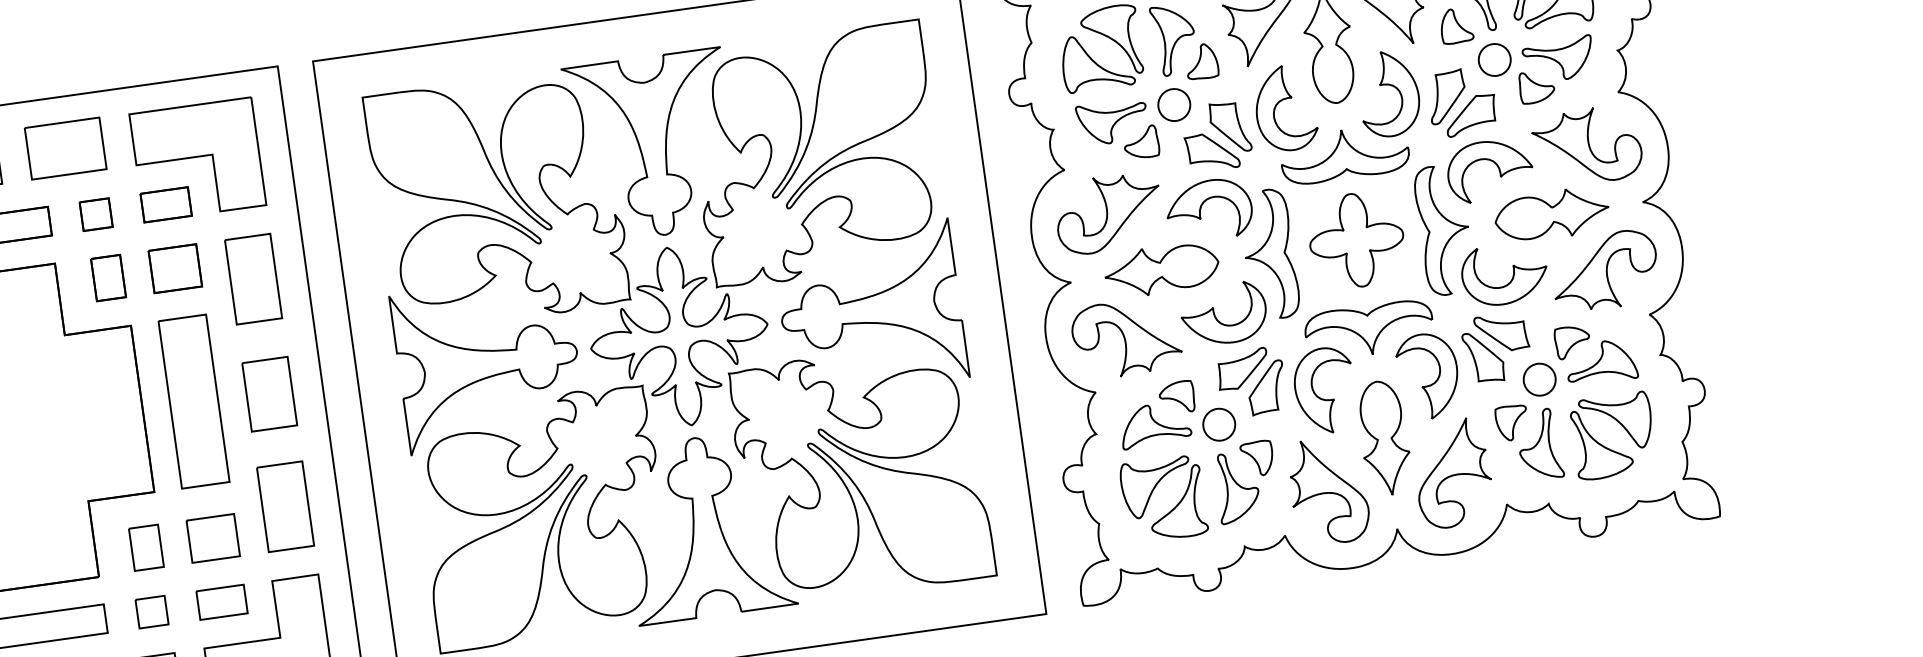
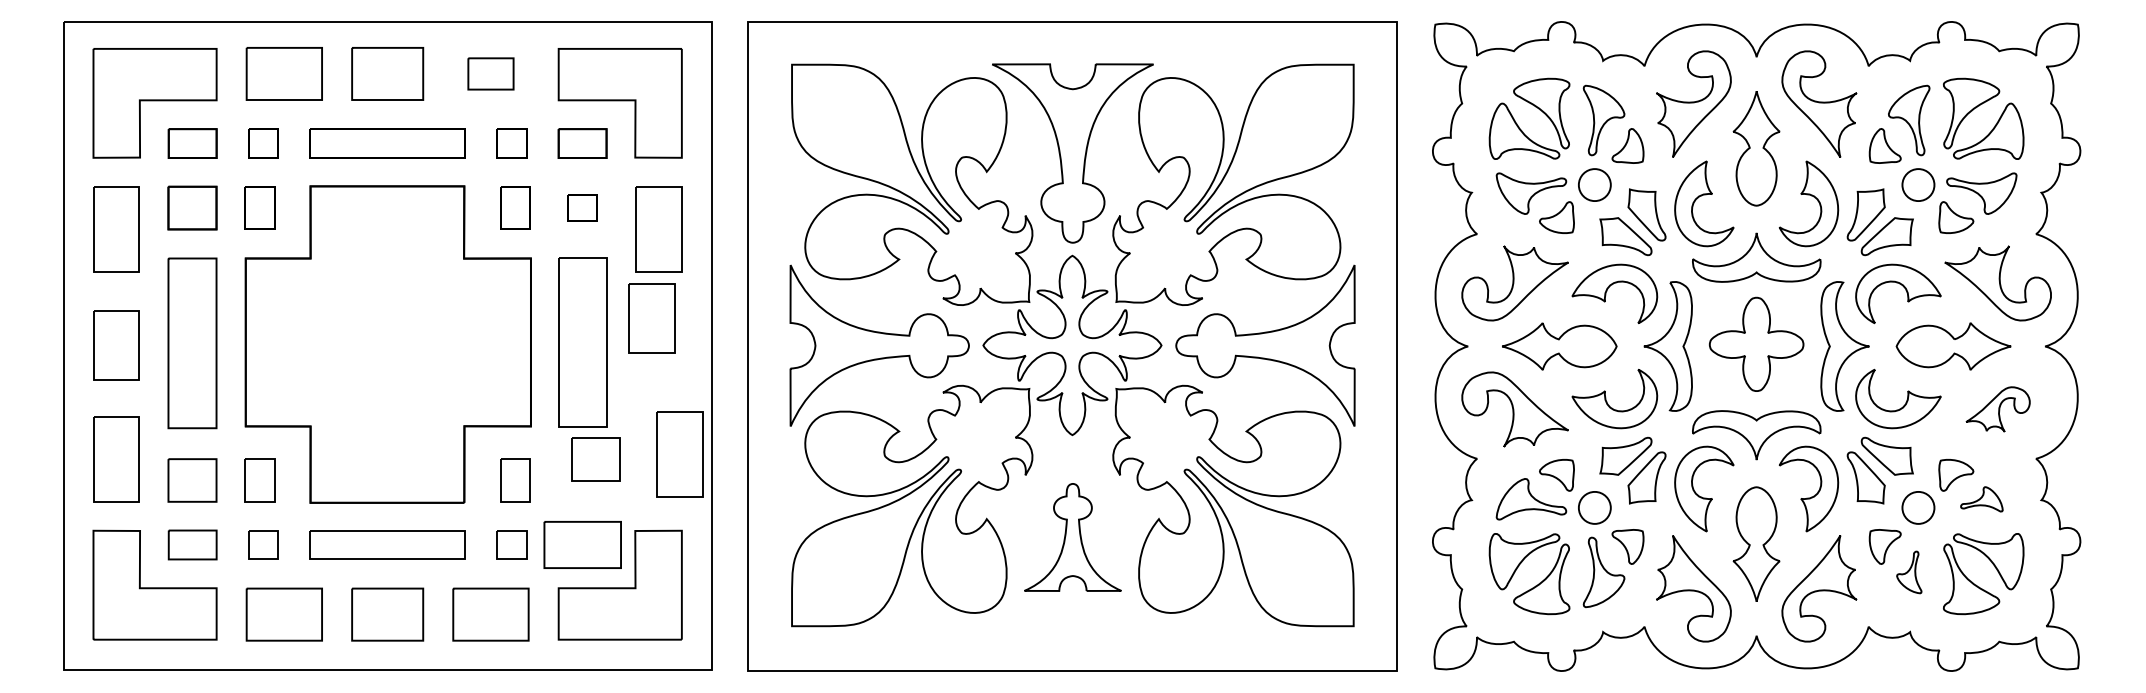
part: (65, 148) -> (490, 73), size x0.6
part: (174, 268) -> (582, 207), size x0.6
part: (1604, 271) -> (1997, 409), size x0.6
part: (1600, 362) -> (1981, 499), size x0.6
part: (269, 394) -> (651, 318), moved
part: (1539, 444) -> (1909, 572), size x0.6
part: (285, 507) -> (679, 454), moved
part: (706, 526) -> (1072, 537), size x0.6
part: (212, 538) -> (595, 459), moved
part: (221, 601) -> (582, 544), size x1.6

